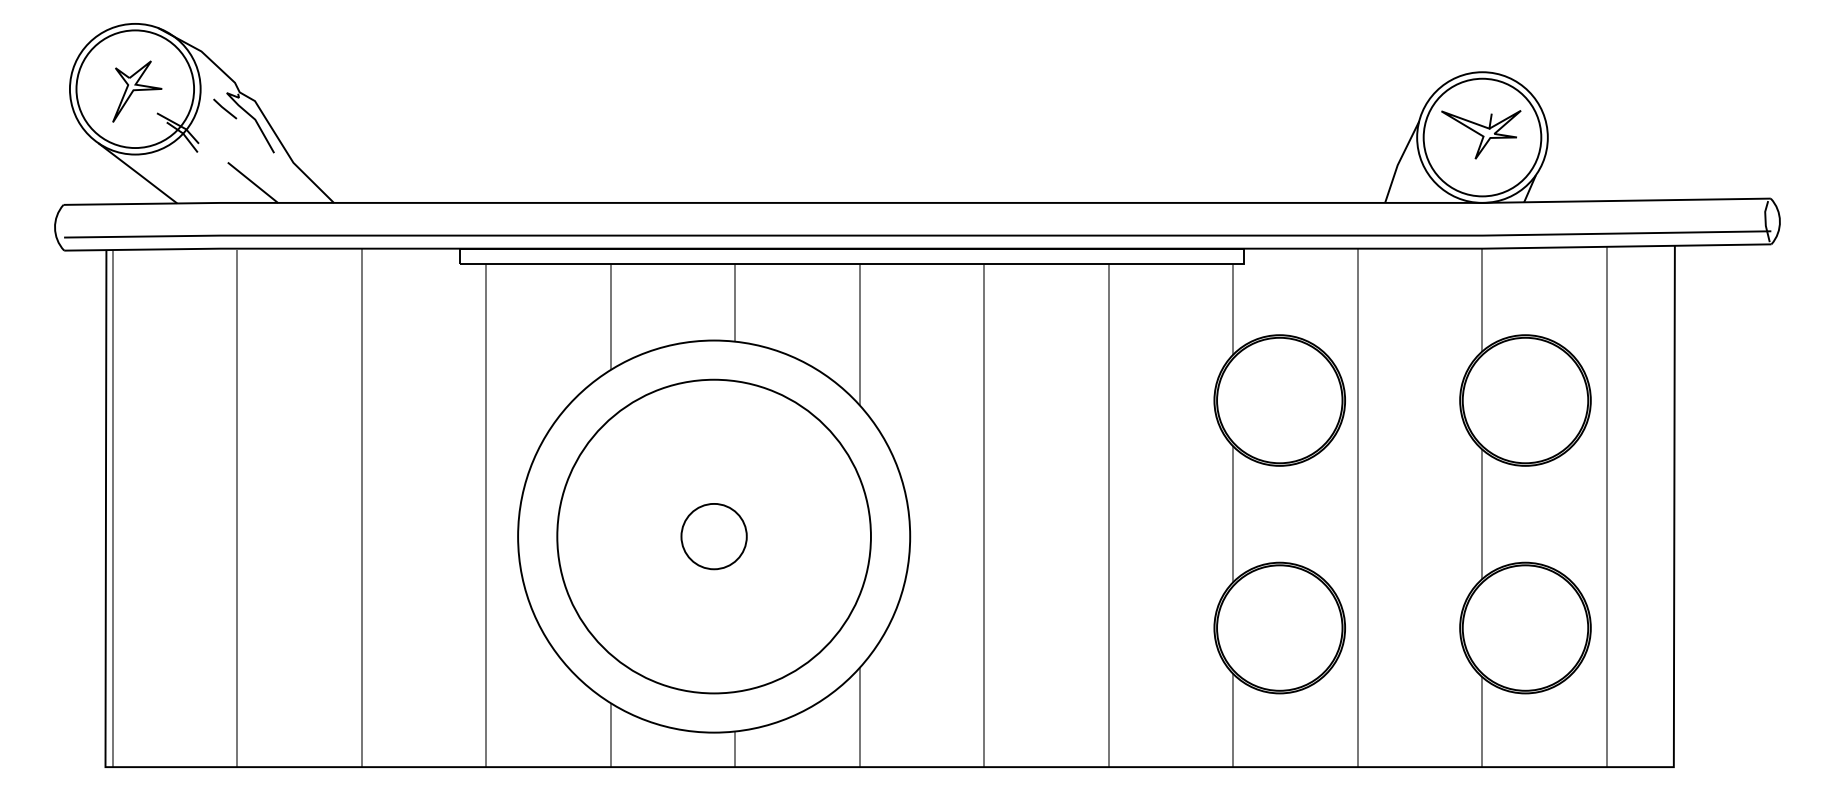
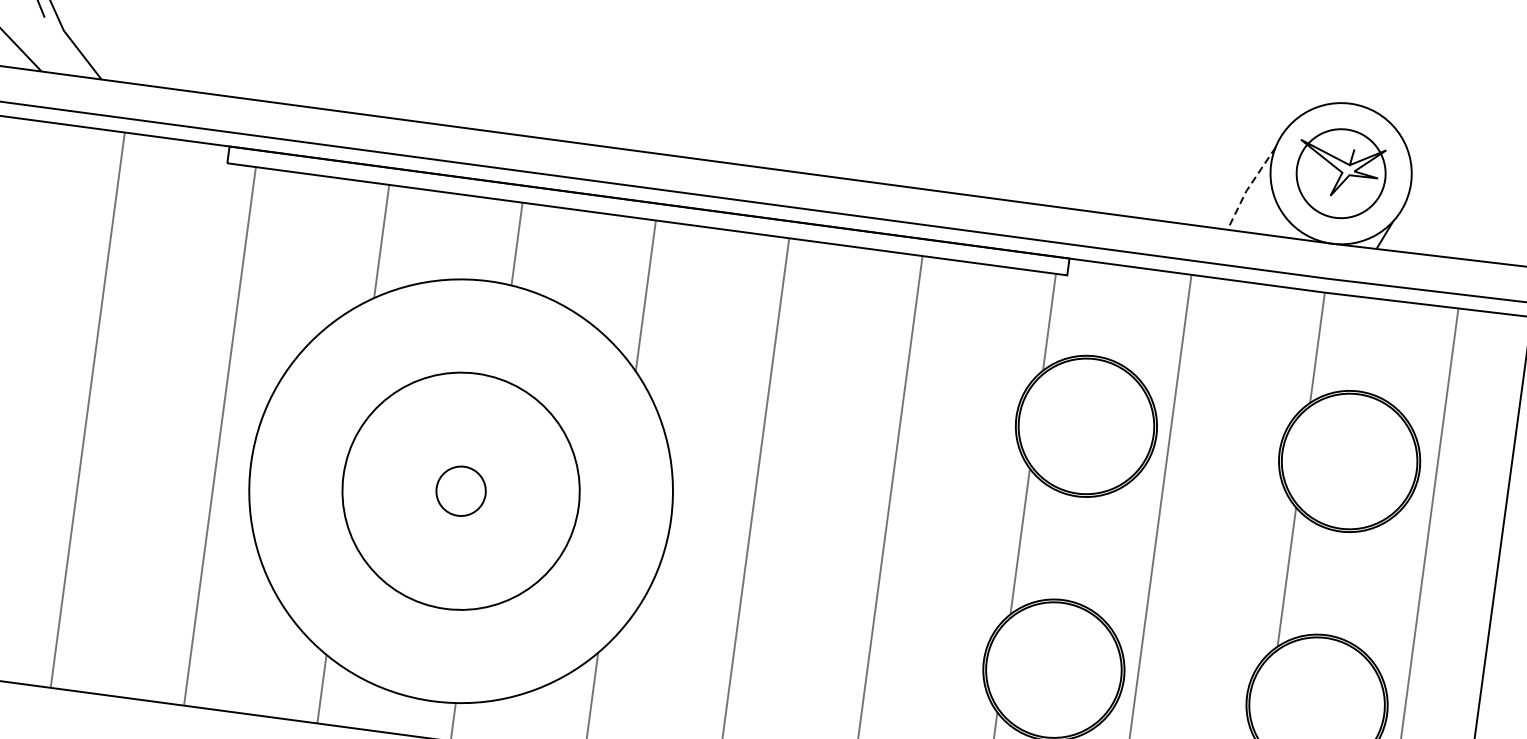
circle: (1482, 137) -> (1341, 173), size x0.7
line: (1399, 161) -> (1248, 187), solid -> dashed
circle: (713, 536) -> (460, 491), size x0.7
circle: (713, 536) -> (460, 491), size x0.7

